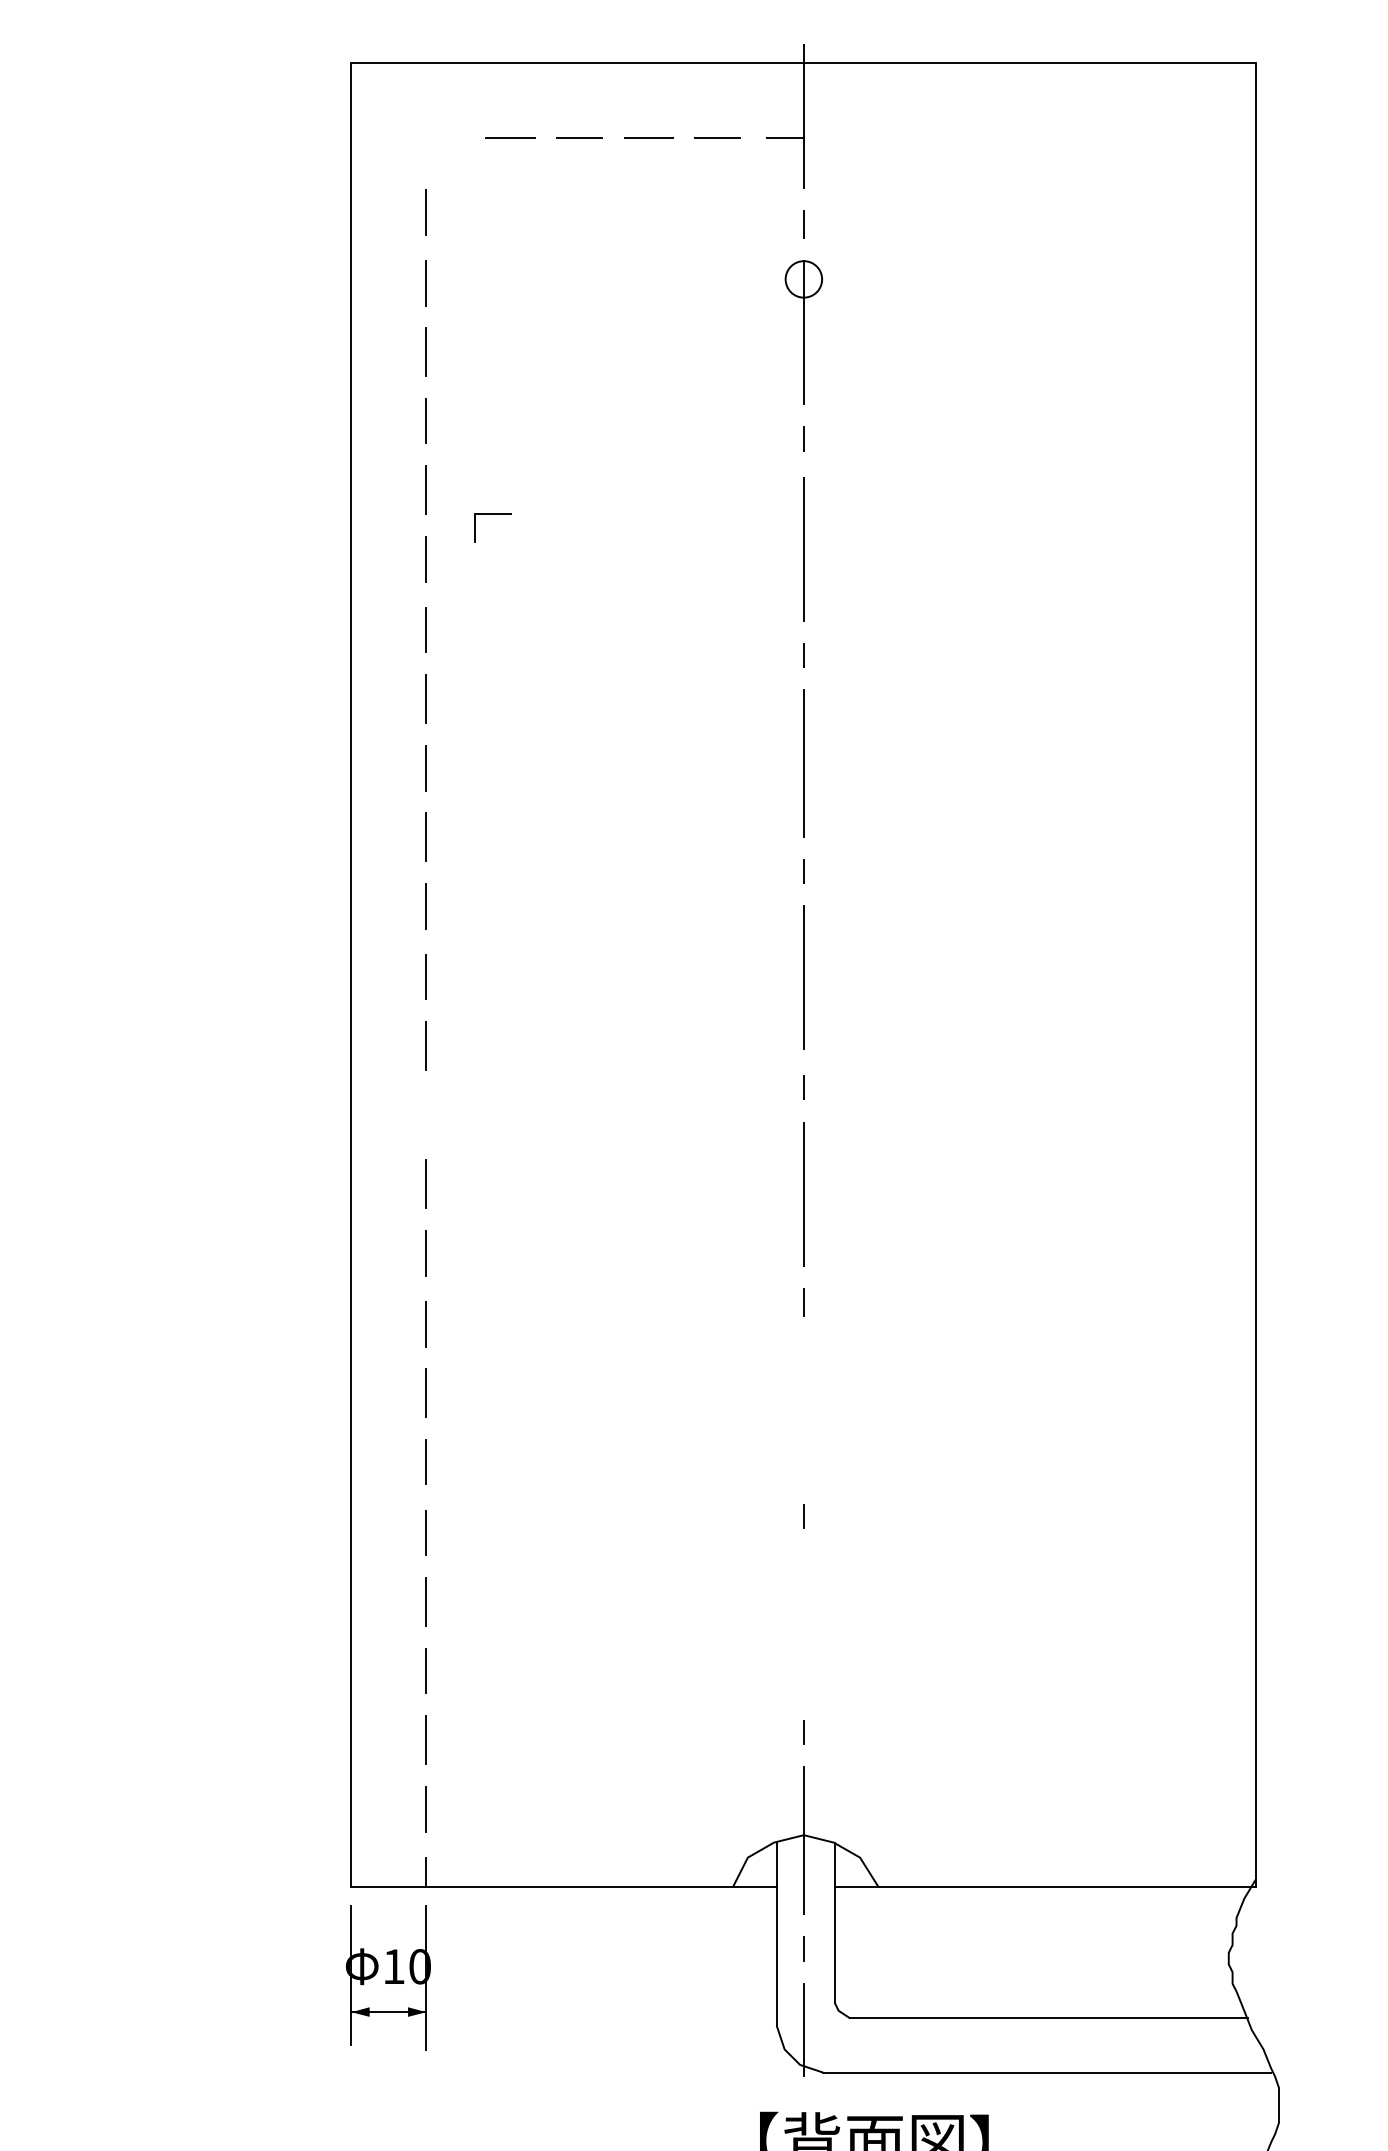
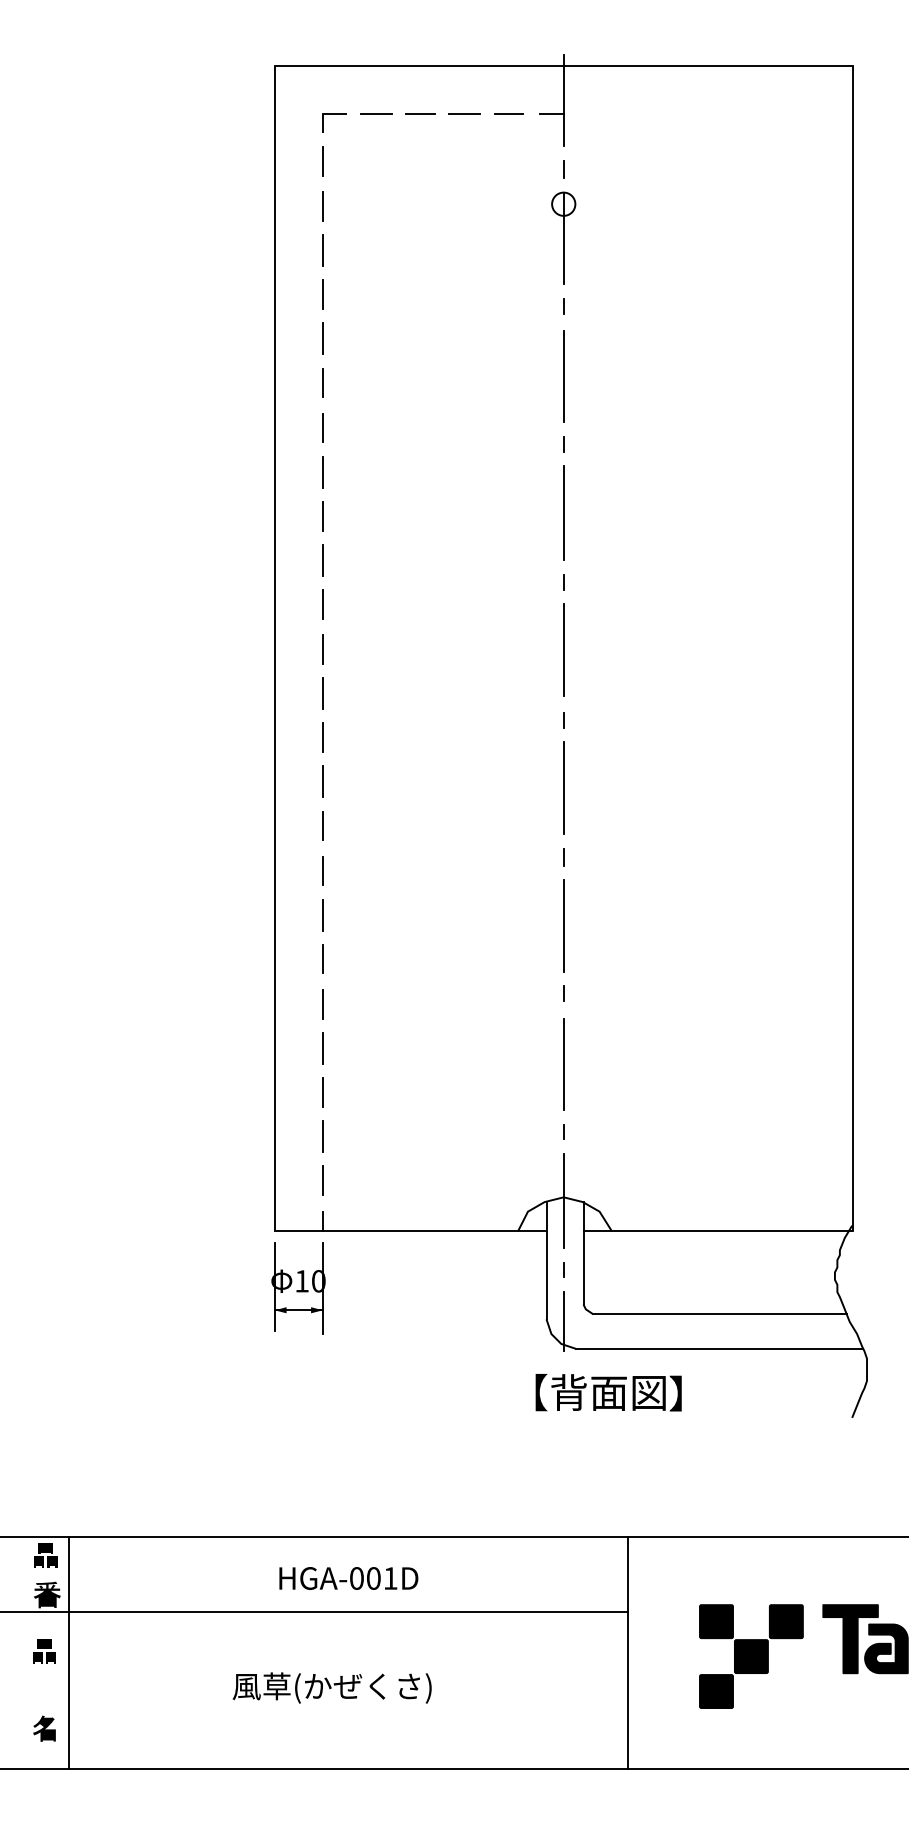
line: (493, 514) -> (334, 114), moved
line: (425, 1114) -> (322, 737), added
line: (803, 1409) -> (563, 925), added
line: (803, 1625) -> (563, 1063), added

